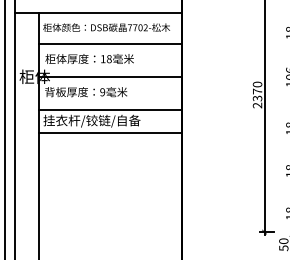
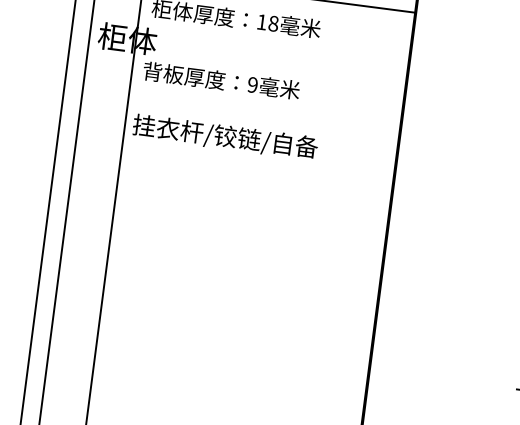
line: (110, 77) -> (271, 58), removed
line: (110, 110) -> (263, 121), removed
line: (110, 133) -> (257, 165), removed

